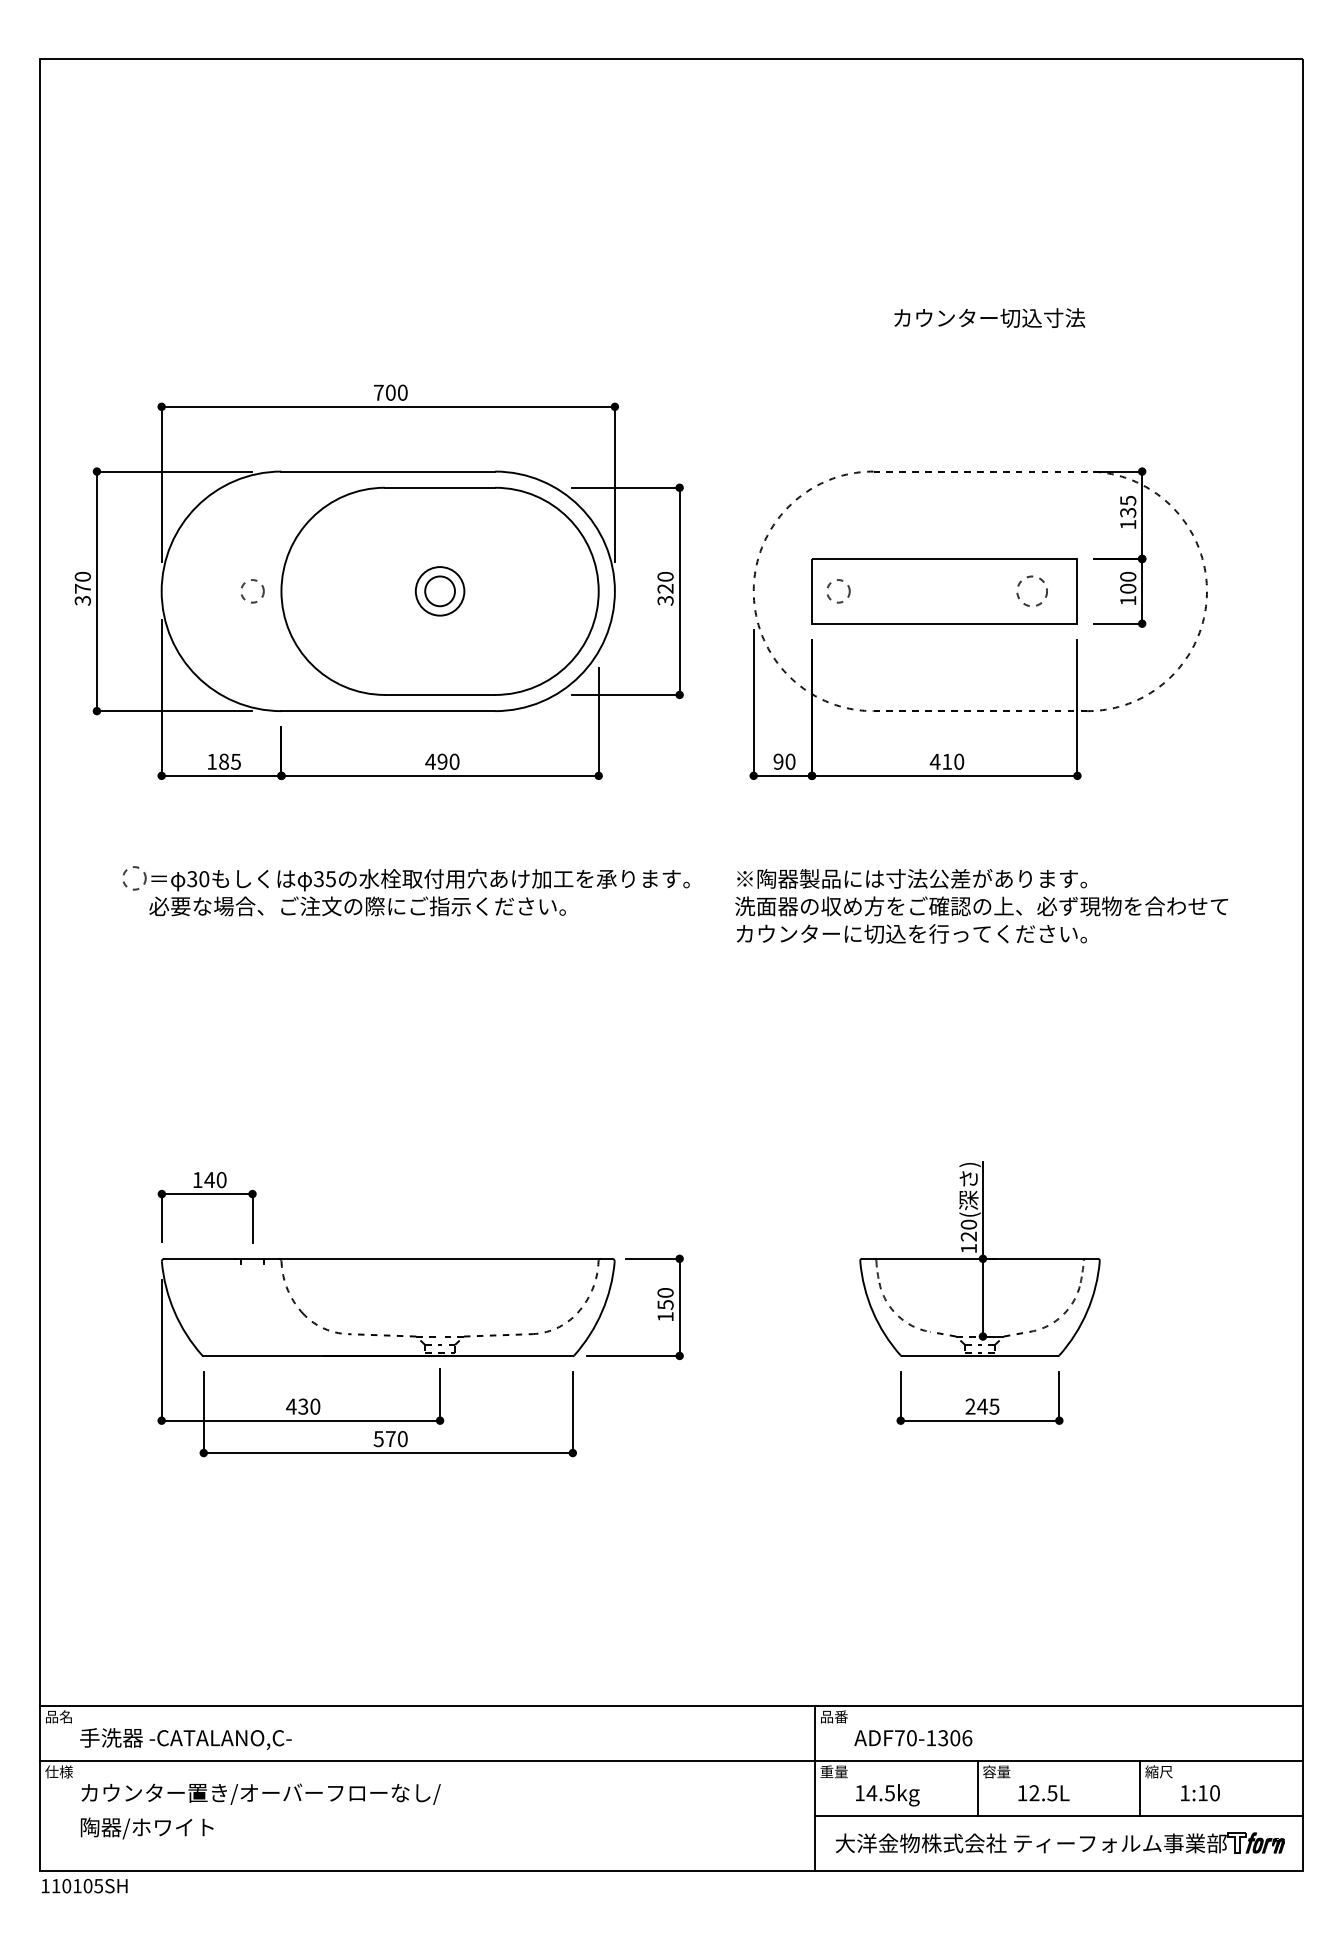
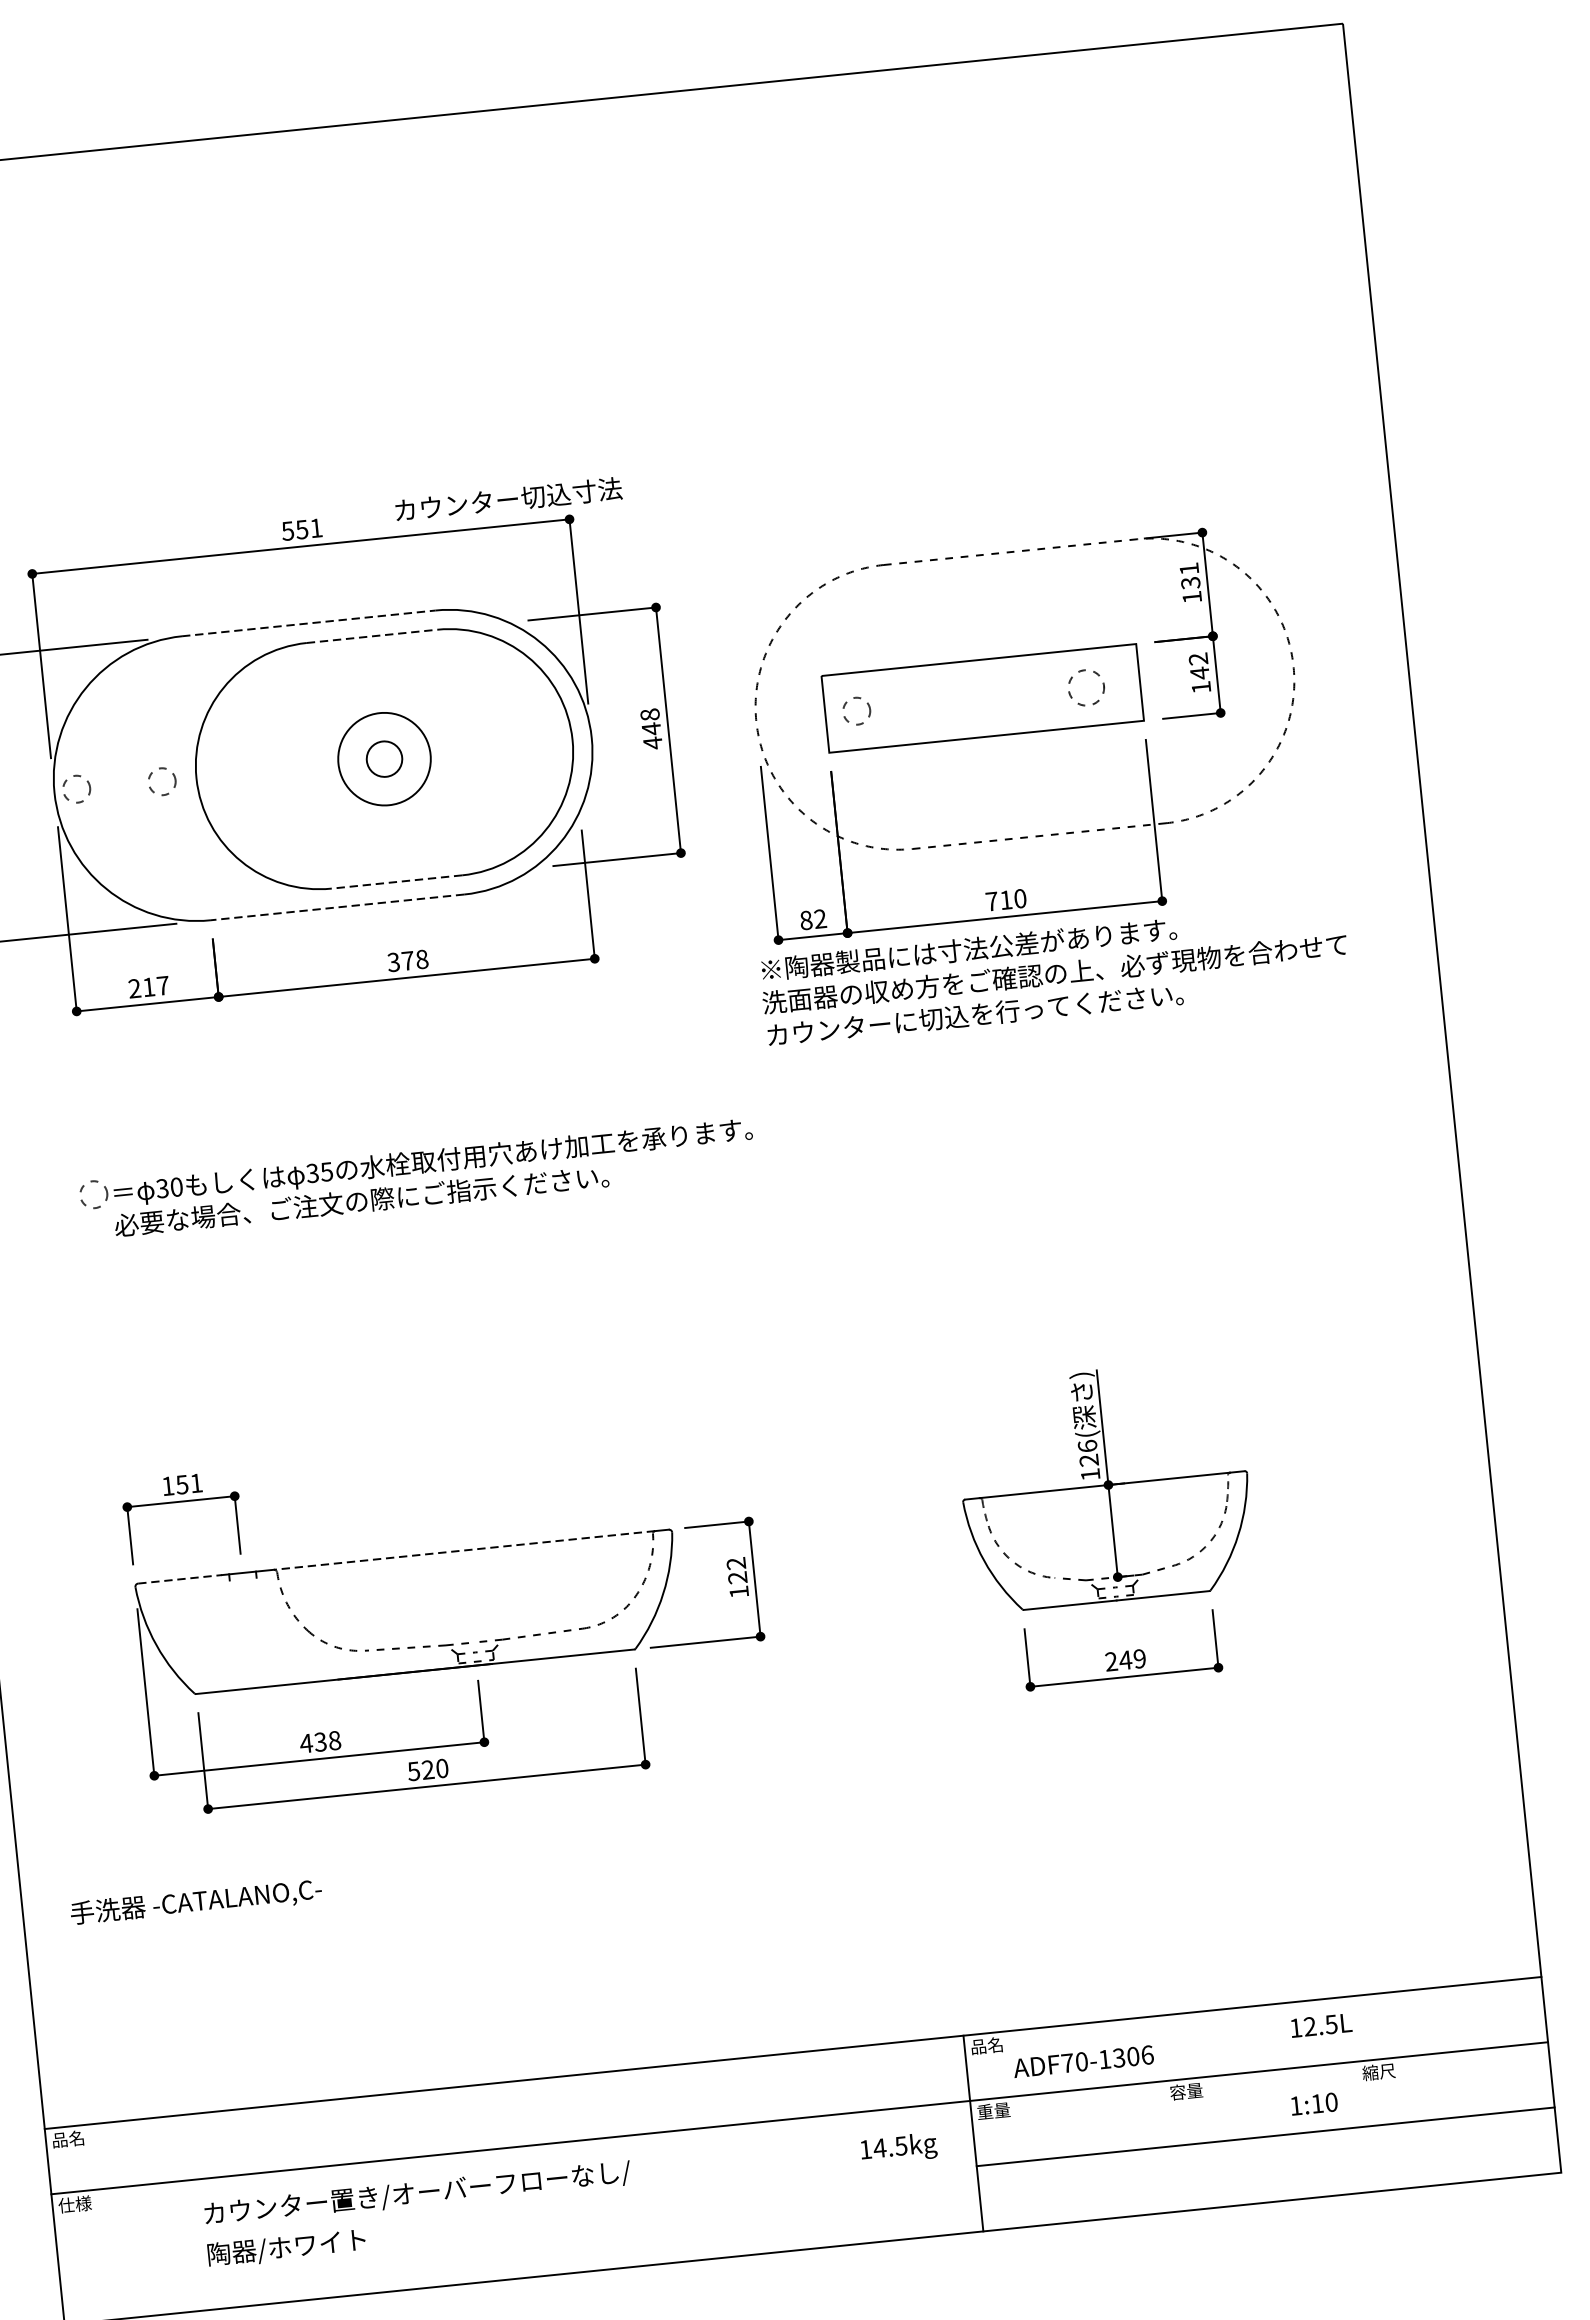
text: (989, 317) -> (508, 498), moved
text: (390, 392) -> (301, 529), 700 -> 551
line: (388, 471) -> (308, 623), solid -> dashed
line: (440, 487) -> (372, 636), solid -> dashed
text: (1128, 500) -> (1189, 568), 135 -> 131
text: (1128, 582) -> (1199, 665), 100 -> 142
text: (665, 588) -> (651, 728), 320 -> 448
circle: (180, 590) -> (76, 789), added
circle: (439, 591) -> (383, 759), size x1.6
line: (439, 694) -> (396, 881), solid -> dashed
line: (388, 711) -> (337, 907), solid -> dashed
text: (223, 761) -> (148, 986), 185 -> 217
text: (442, 761) -> (407, 960), 490 -> 378
text: (784, 761) -> (813, 919), 90 -> 82
text: (934, 761) -> (991, 901), 410 -> 710
part: (405, 891) -> (416, 1177), moved
text: (981, 906) -> (1054, 973), moved
text: (215, 1180) -> (189, 1484), 140 -> 151
text: (968, 1224) -> (1087, 1446), 120( -> 126(
line: (200, 1258) -> (180, 1578), solid -> dashed
line: (439, 1258) -> (464, 1550), solid -> dashed
text: (665, 1298) -> (736, 1570), 150 -> 122
text: (315, 1406) -> (334, 1740), 430 -> 438
text: (994, 1406) -> (1139, 1658), 245 -> 249
text: (390, 1438) -> (427, 1769), 570 -> 520
text: (840, 1716) -> (994, 2044), 品番 -> 品名
text: (185, 1738) -> (195, 1901), moved
line: (977, 1788) -> (1165, 2113), removed
line: (1140, 1788) -> (1358, 2093), removed
text: (1043, 1793) -> (1320, 2025), moved
text: (1200, 1793) -> (1314, 2104), moved
text: (887, 1795) -> (898, 2149), moved
text: (260, 1811) -> (419, 2214), moved
part: (1060, 1842) -> (1270, 2167), removed

